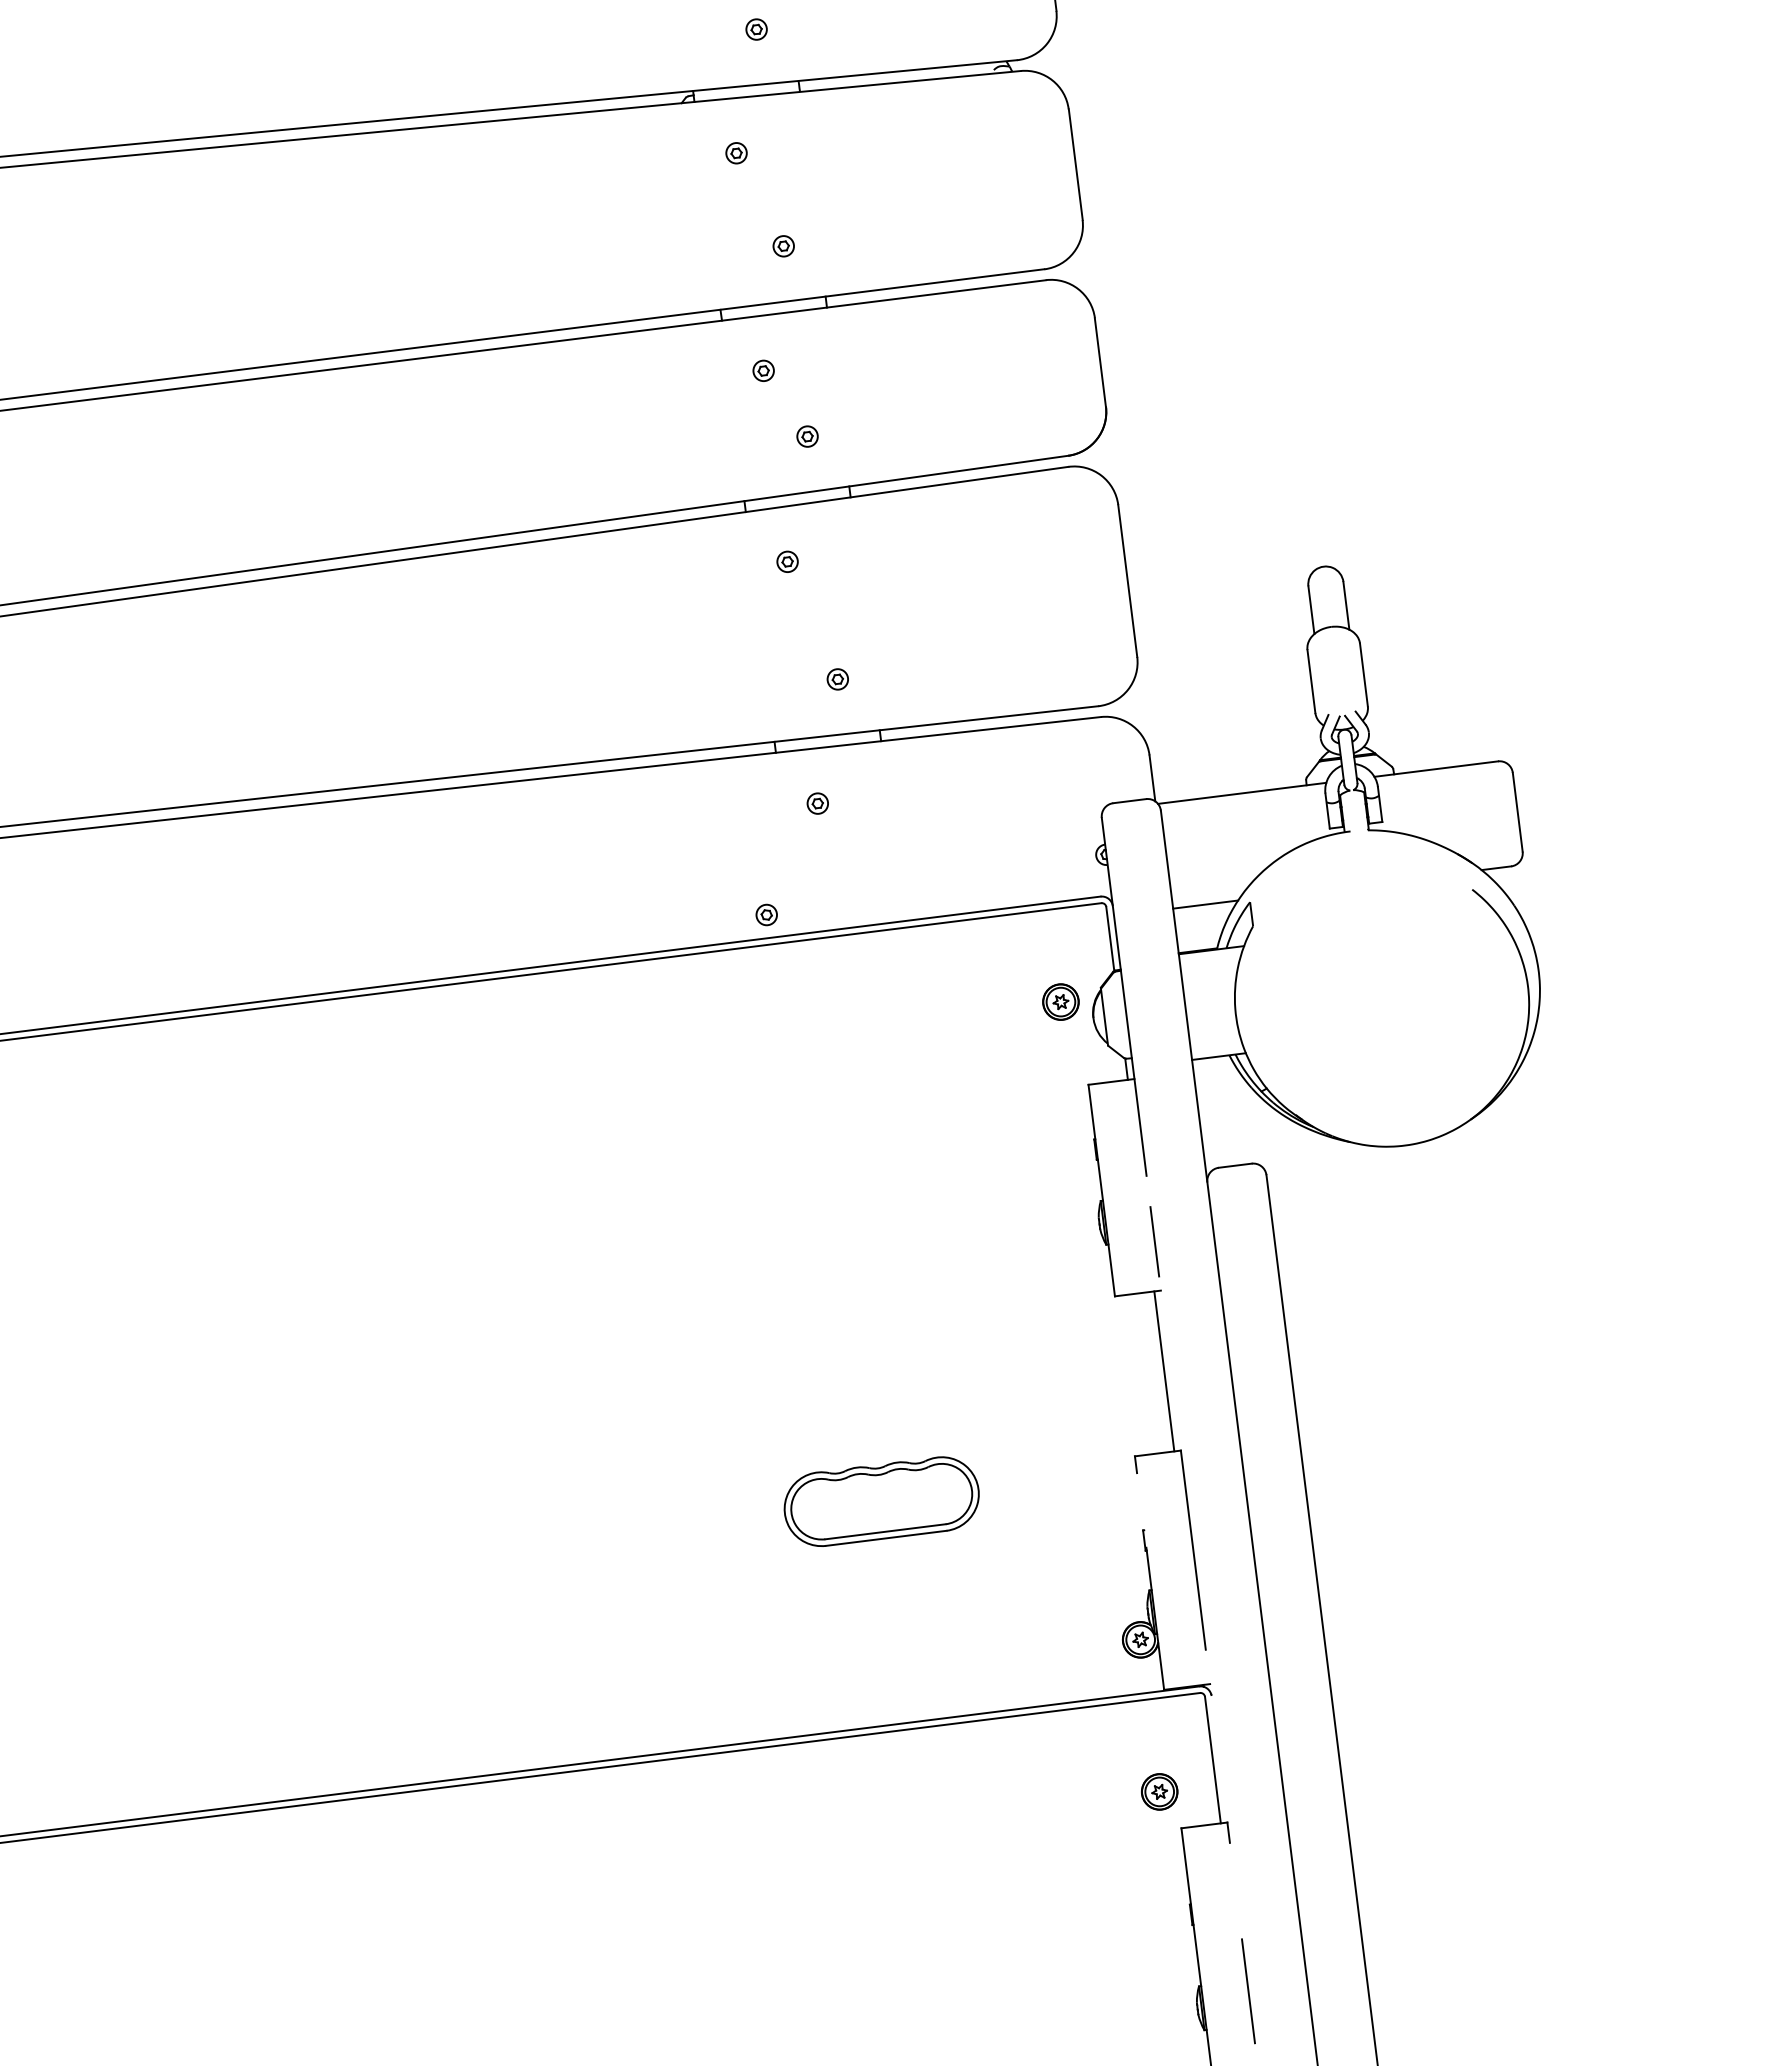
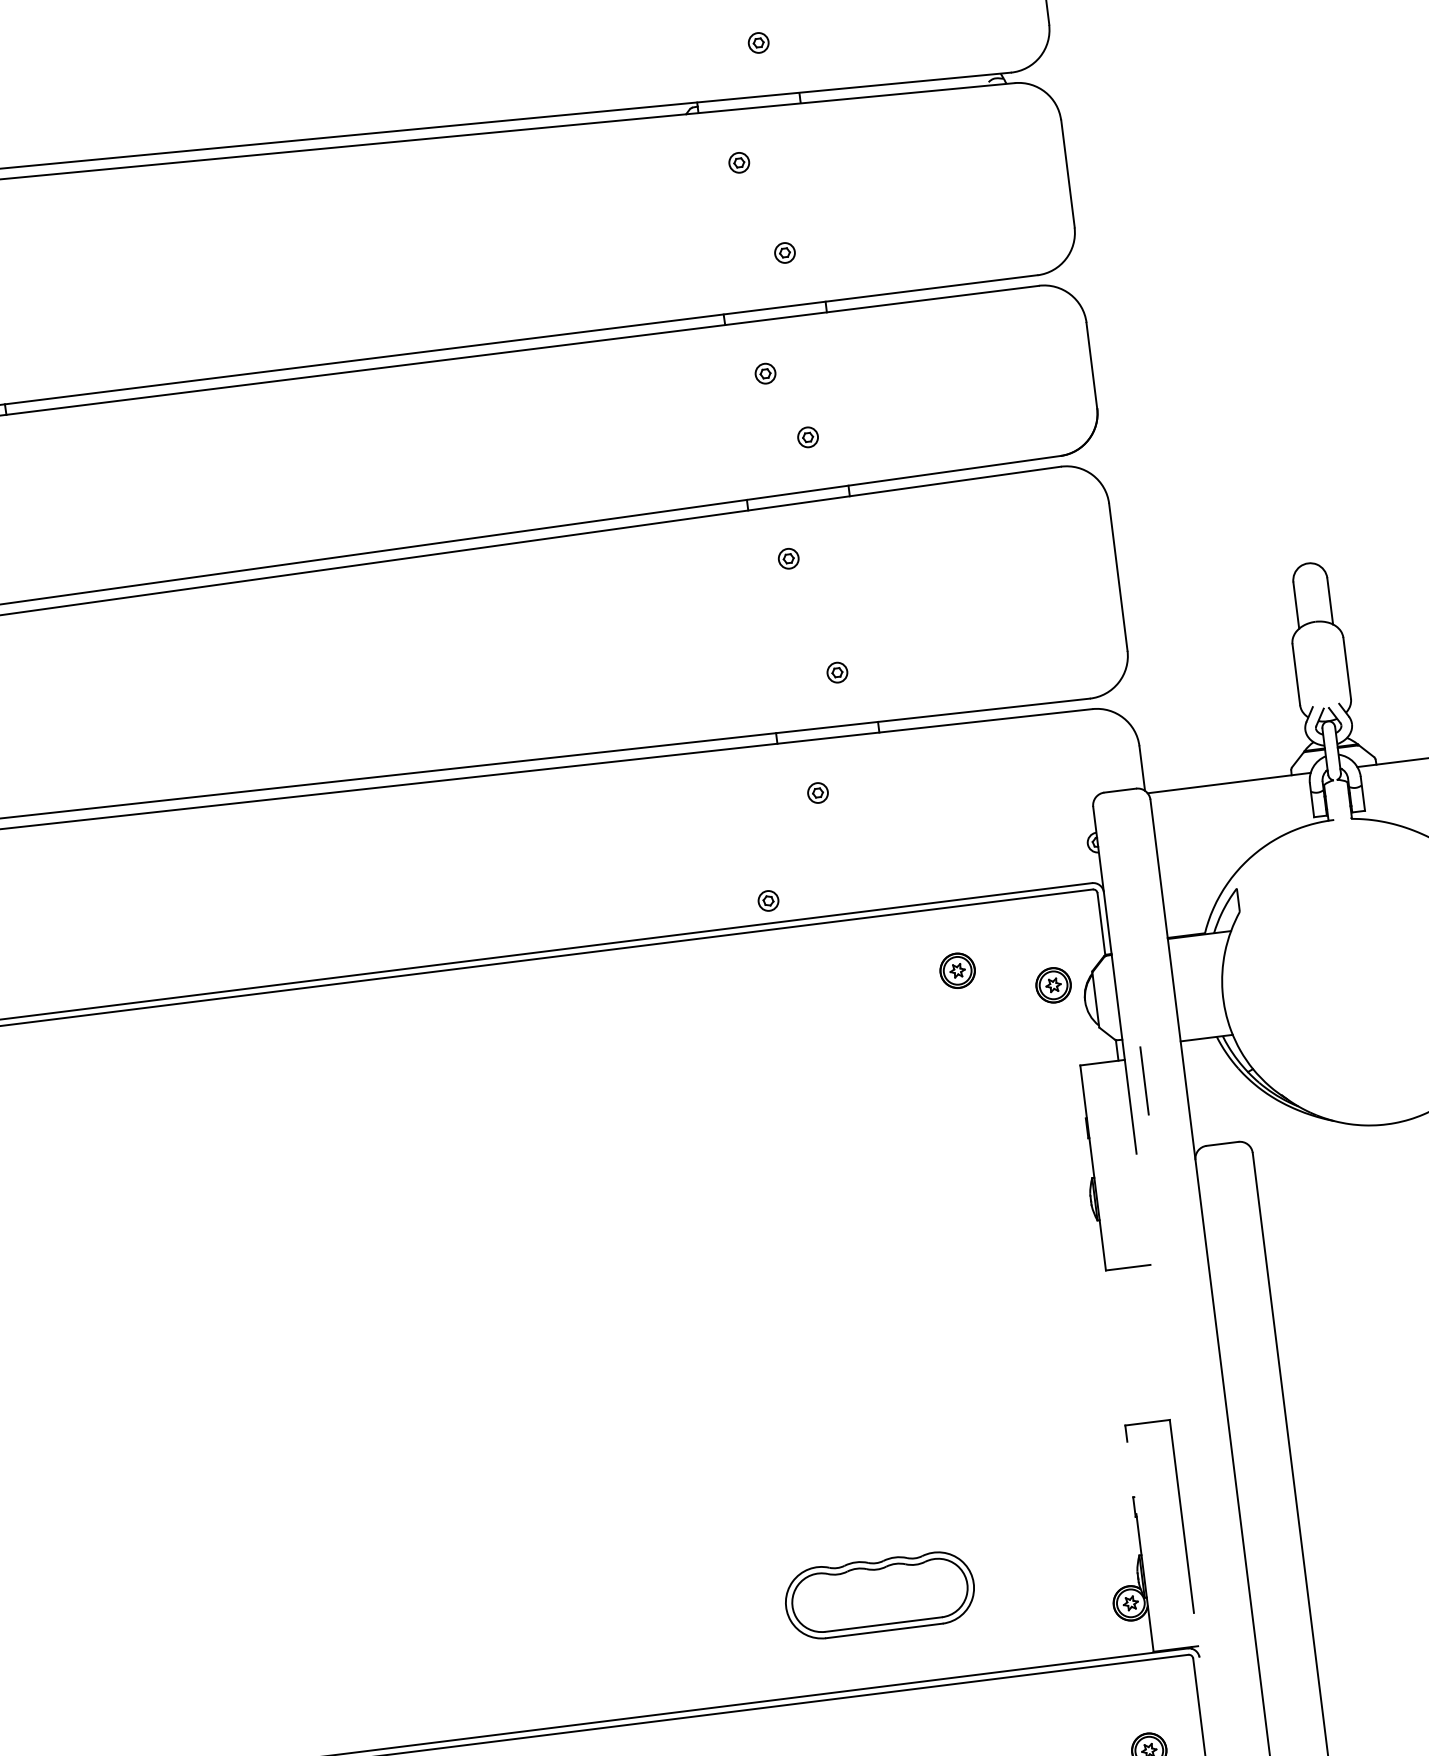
line: (1205, 904) -> (1193, 890), removed
part: (961, 986) -> (957, 970), added
line: (1154, 1241) -> (1144, 1080), moved
line: (1164, 1371) -> (1153, 1343), removed
part: (881, 1501) -> (879, 1595), moved

